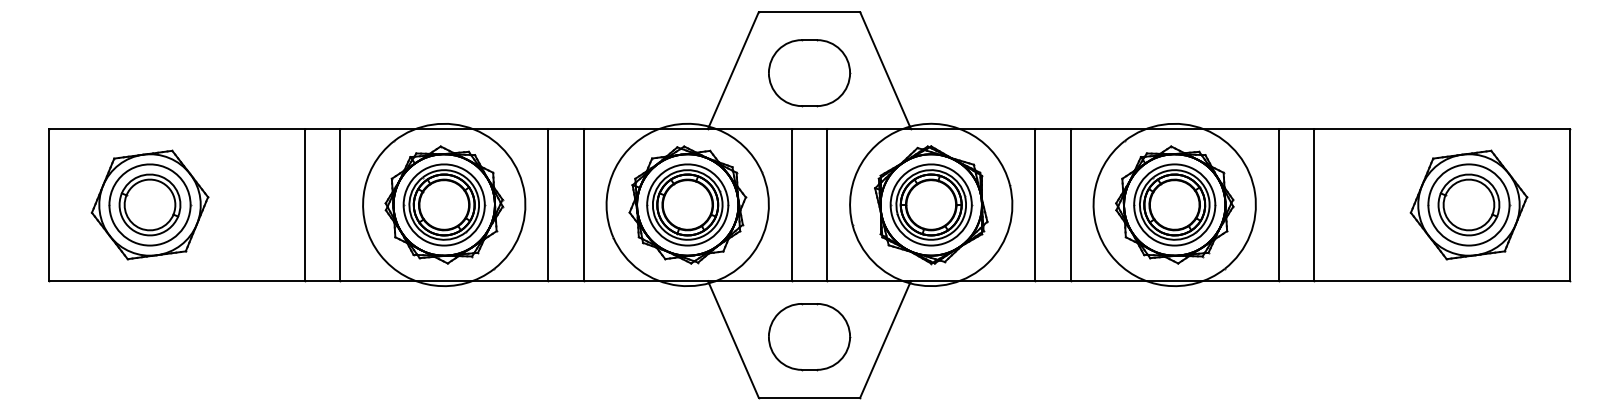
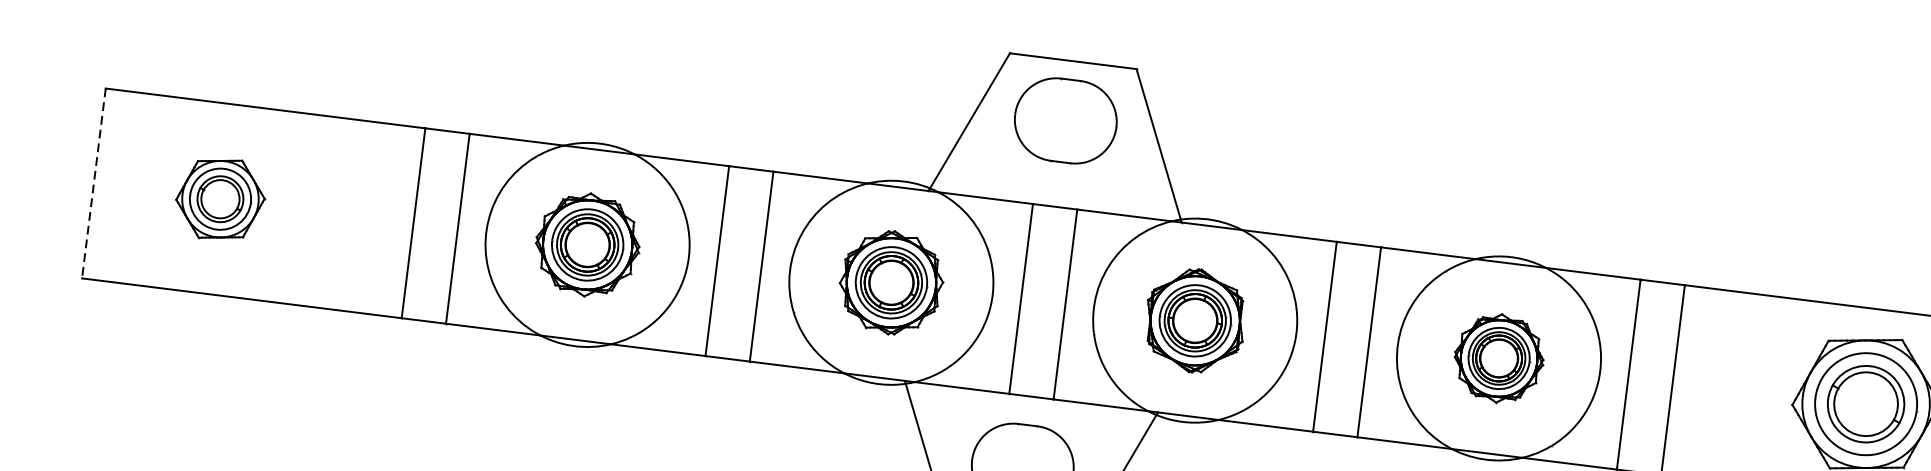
part: (809, 73) -> (1065, 121), moved
part: (149, 204) -> (219, 198), size x0.6
part: (444, 204) -> (587, 244), size x0.7
part: (687, 204) -> (891, 282), size x0.7
part: (1174, 204) -> (1498, 357), size x0.6
line: (48, 205) -> (93, 184), solid -> dashed
part: (931, 205) -> (1195, 321), size x0.7

